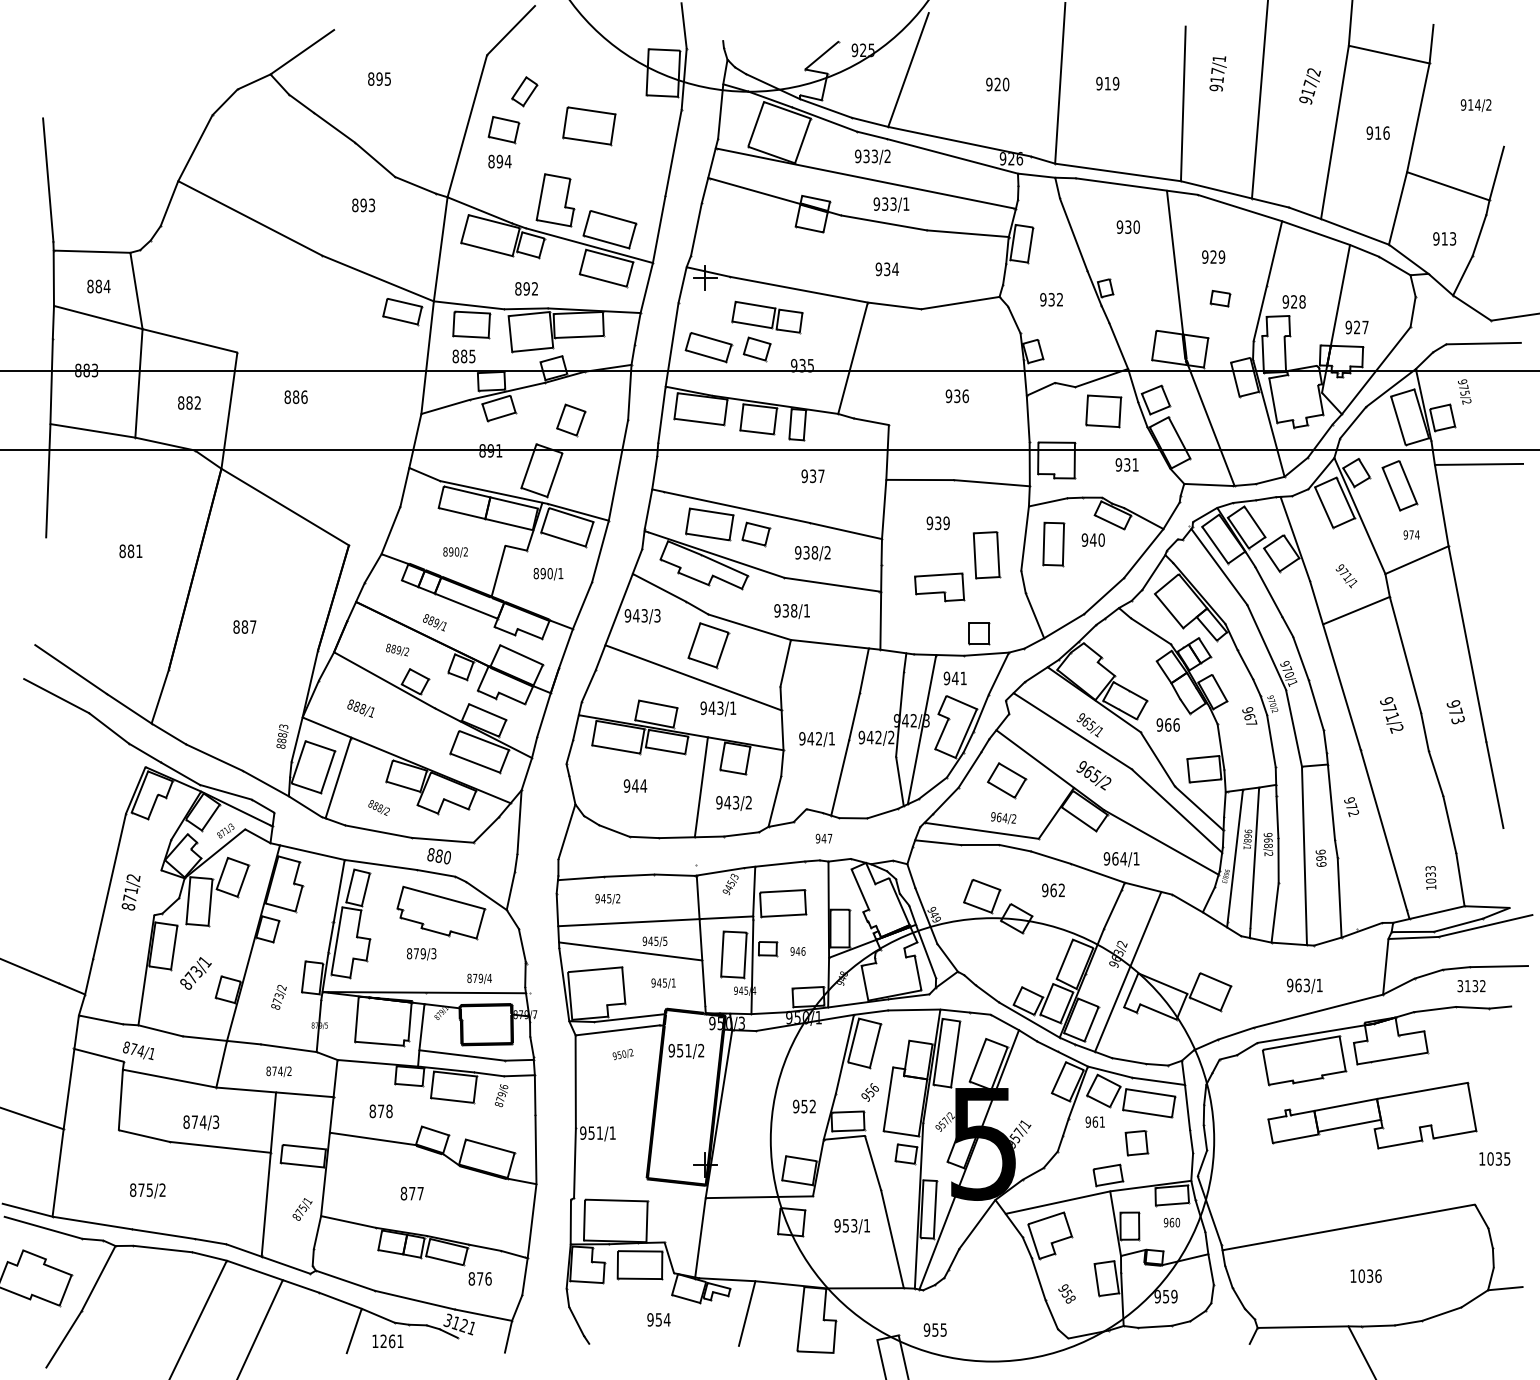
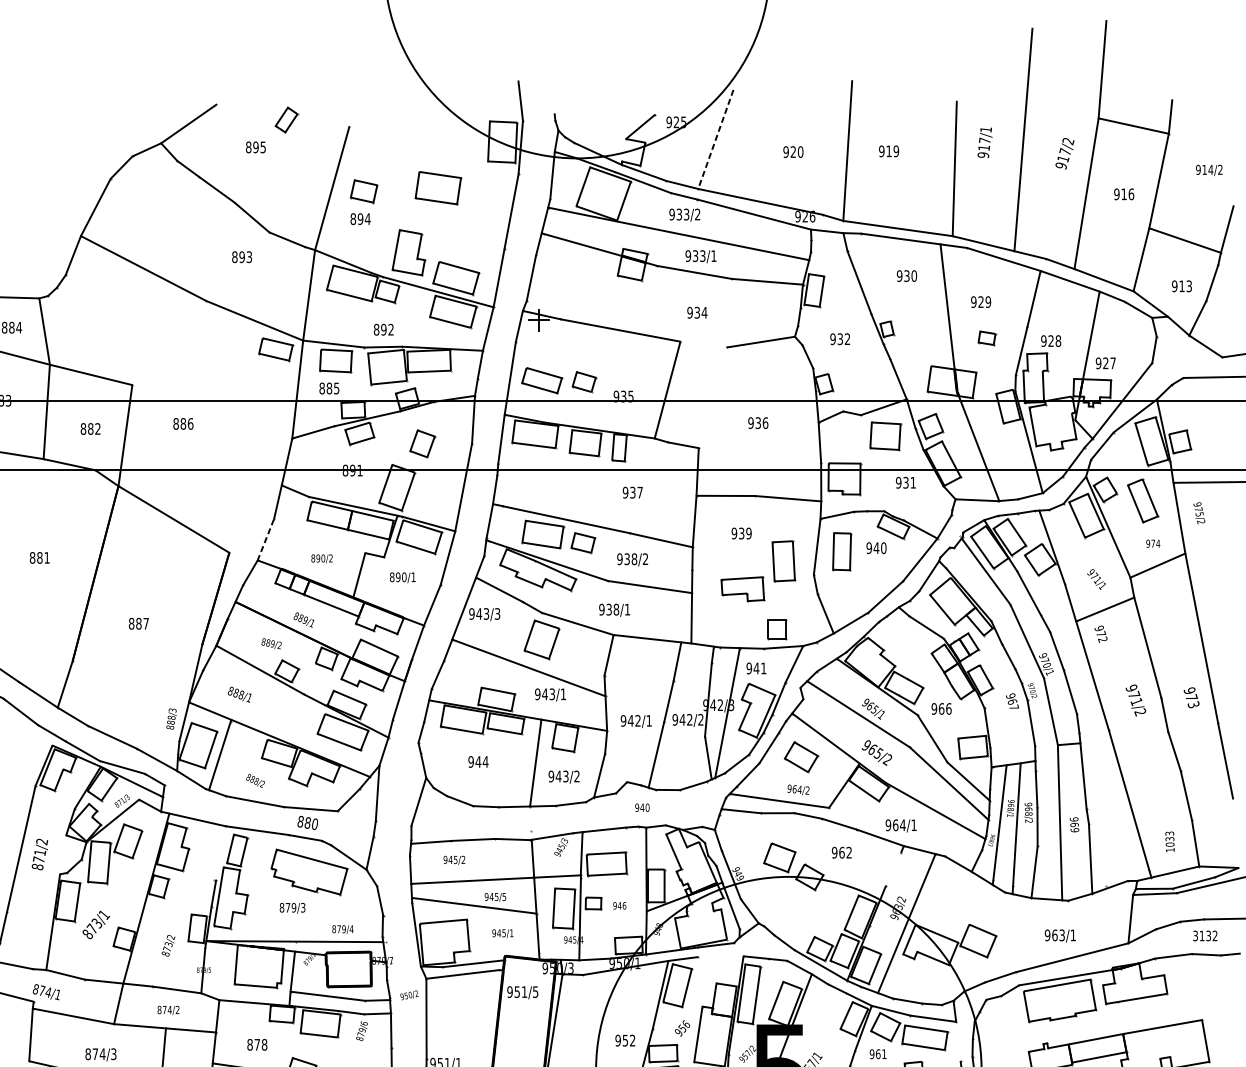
line: (511, 30) -> (370, 105), removed
line: (908, 70) -> (715, 139), solid -> dashed
part: (524, 91) -> (286, 119), moved
line: (894, 305) -> (703, 344), removed
part: (767, 317) -> (593, 354), removed
text: (1464, 391) -> (1199, 512), moved
line: (390, 530) -> (265, 539), solid -> dashed
text: (1351, 807) -> (1100, 634), moved
text: (829, 838) -> (647, 807), 947 -> 940
line: (338, 890) -> (220, 852), removed
line: (1112, 909) -> (893, 869), removed
line: (913, 1009) -> (720, 956), removed
text: (701, 1050) -> (535, 991), 951/2 -> 951/5
text: (622, 1054) -> (408, 995), moved
line: (1187, 1107) -> (958, 1041), removed

